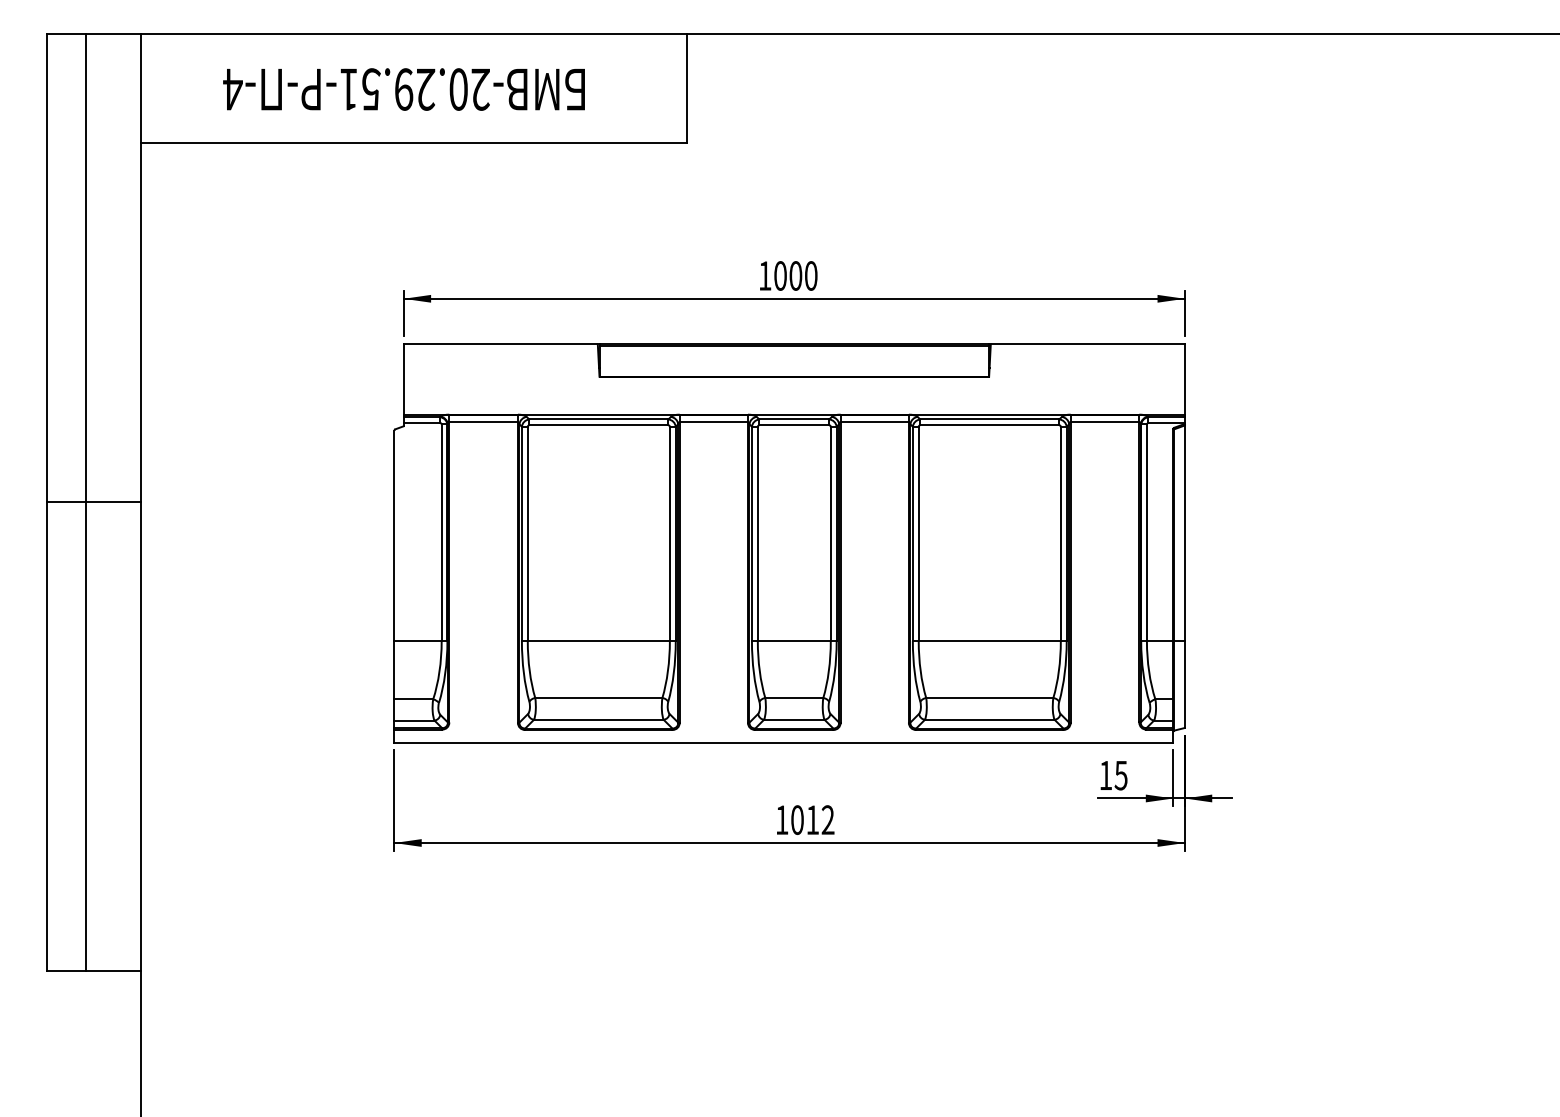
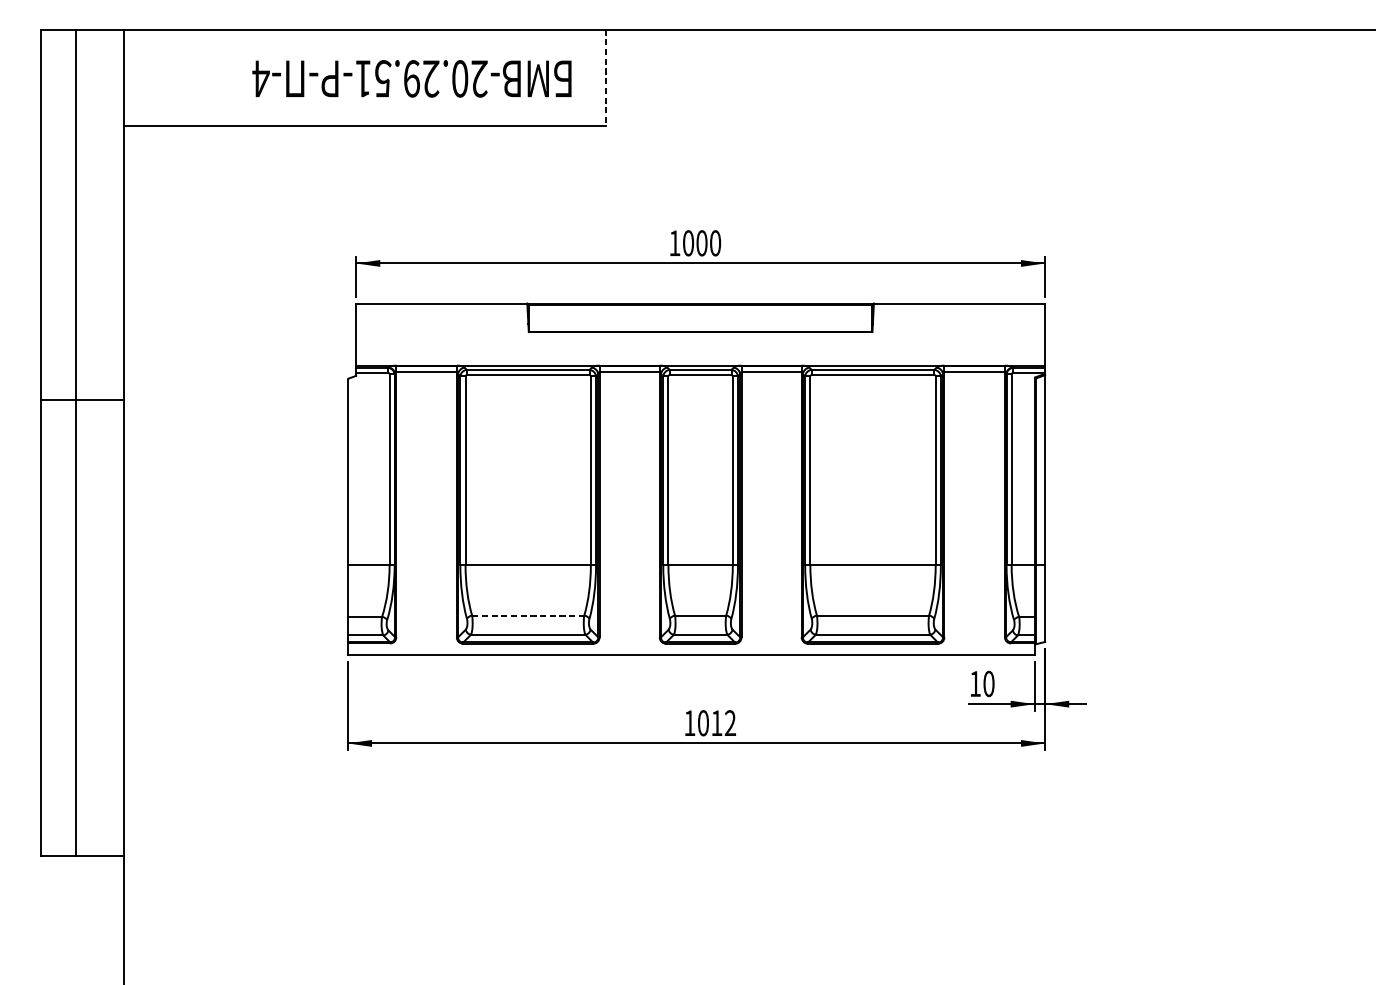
line: (687, 88) -> (606, 77), solid -> dashed
text: (403, 89) -> (411, 78), moved
line: (93, 502) -> (82, 399), moved
line: (598, 698) -> (527, 615), solid -> dashed
text: (1120, 775) -> (988, 683), 15 -> 10

